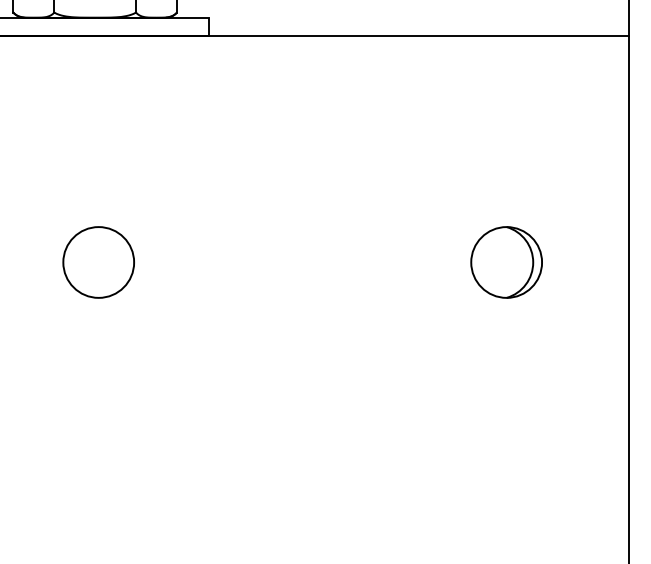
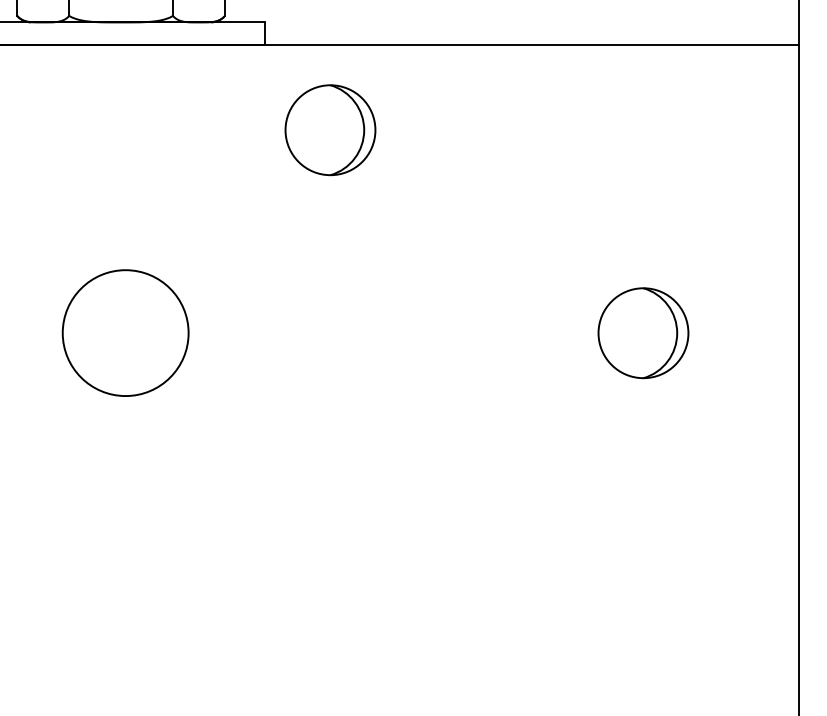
part: (260, 102) -> (330, 130), added
circle: (98, 262) -> (125, 333), size x1.4

